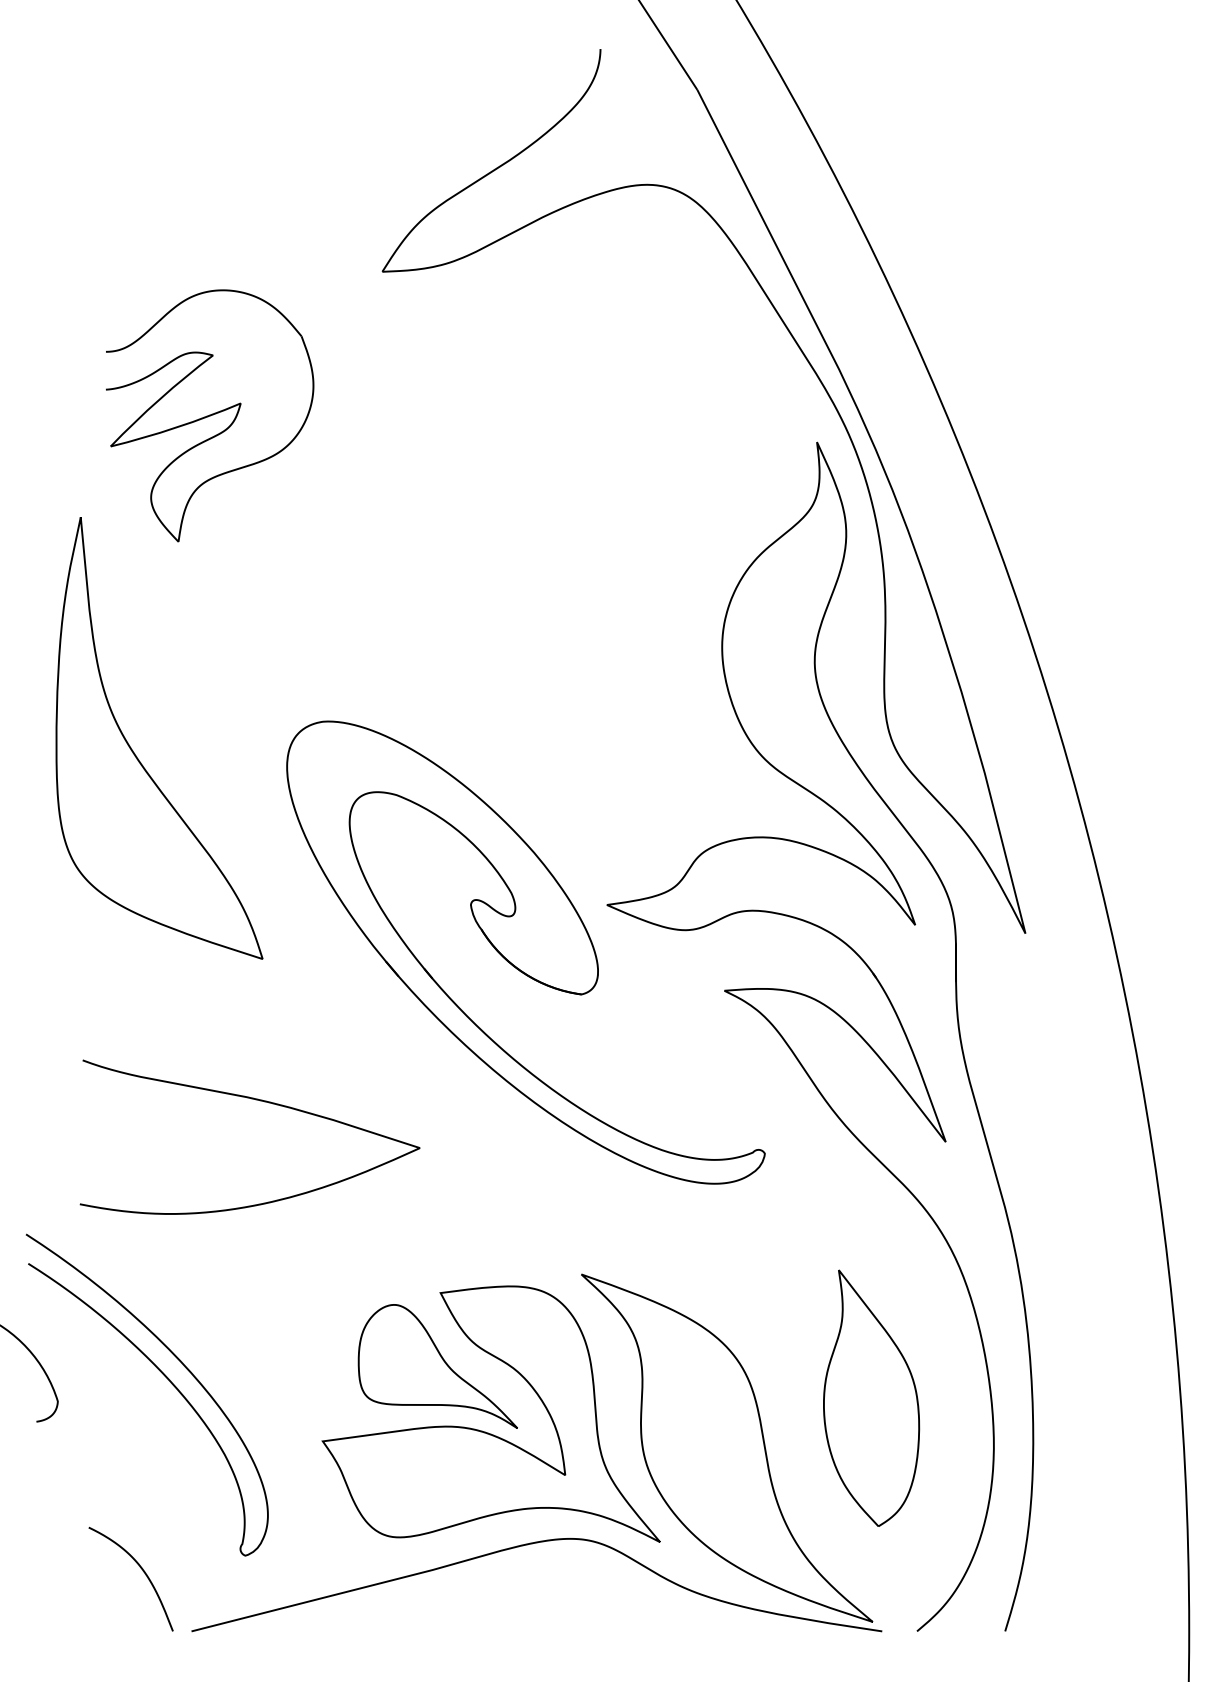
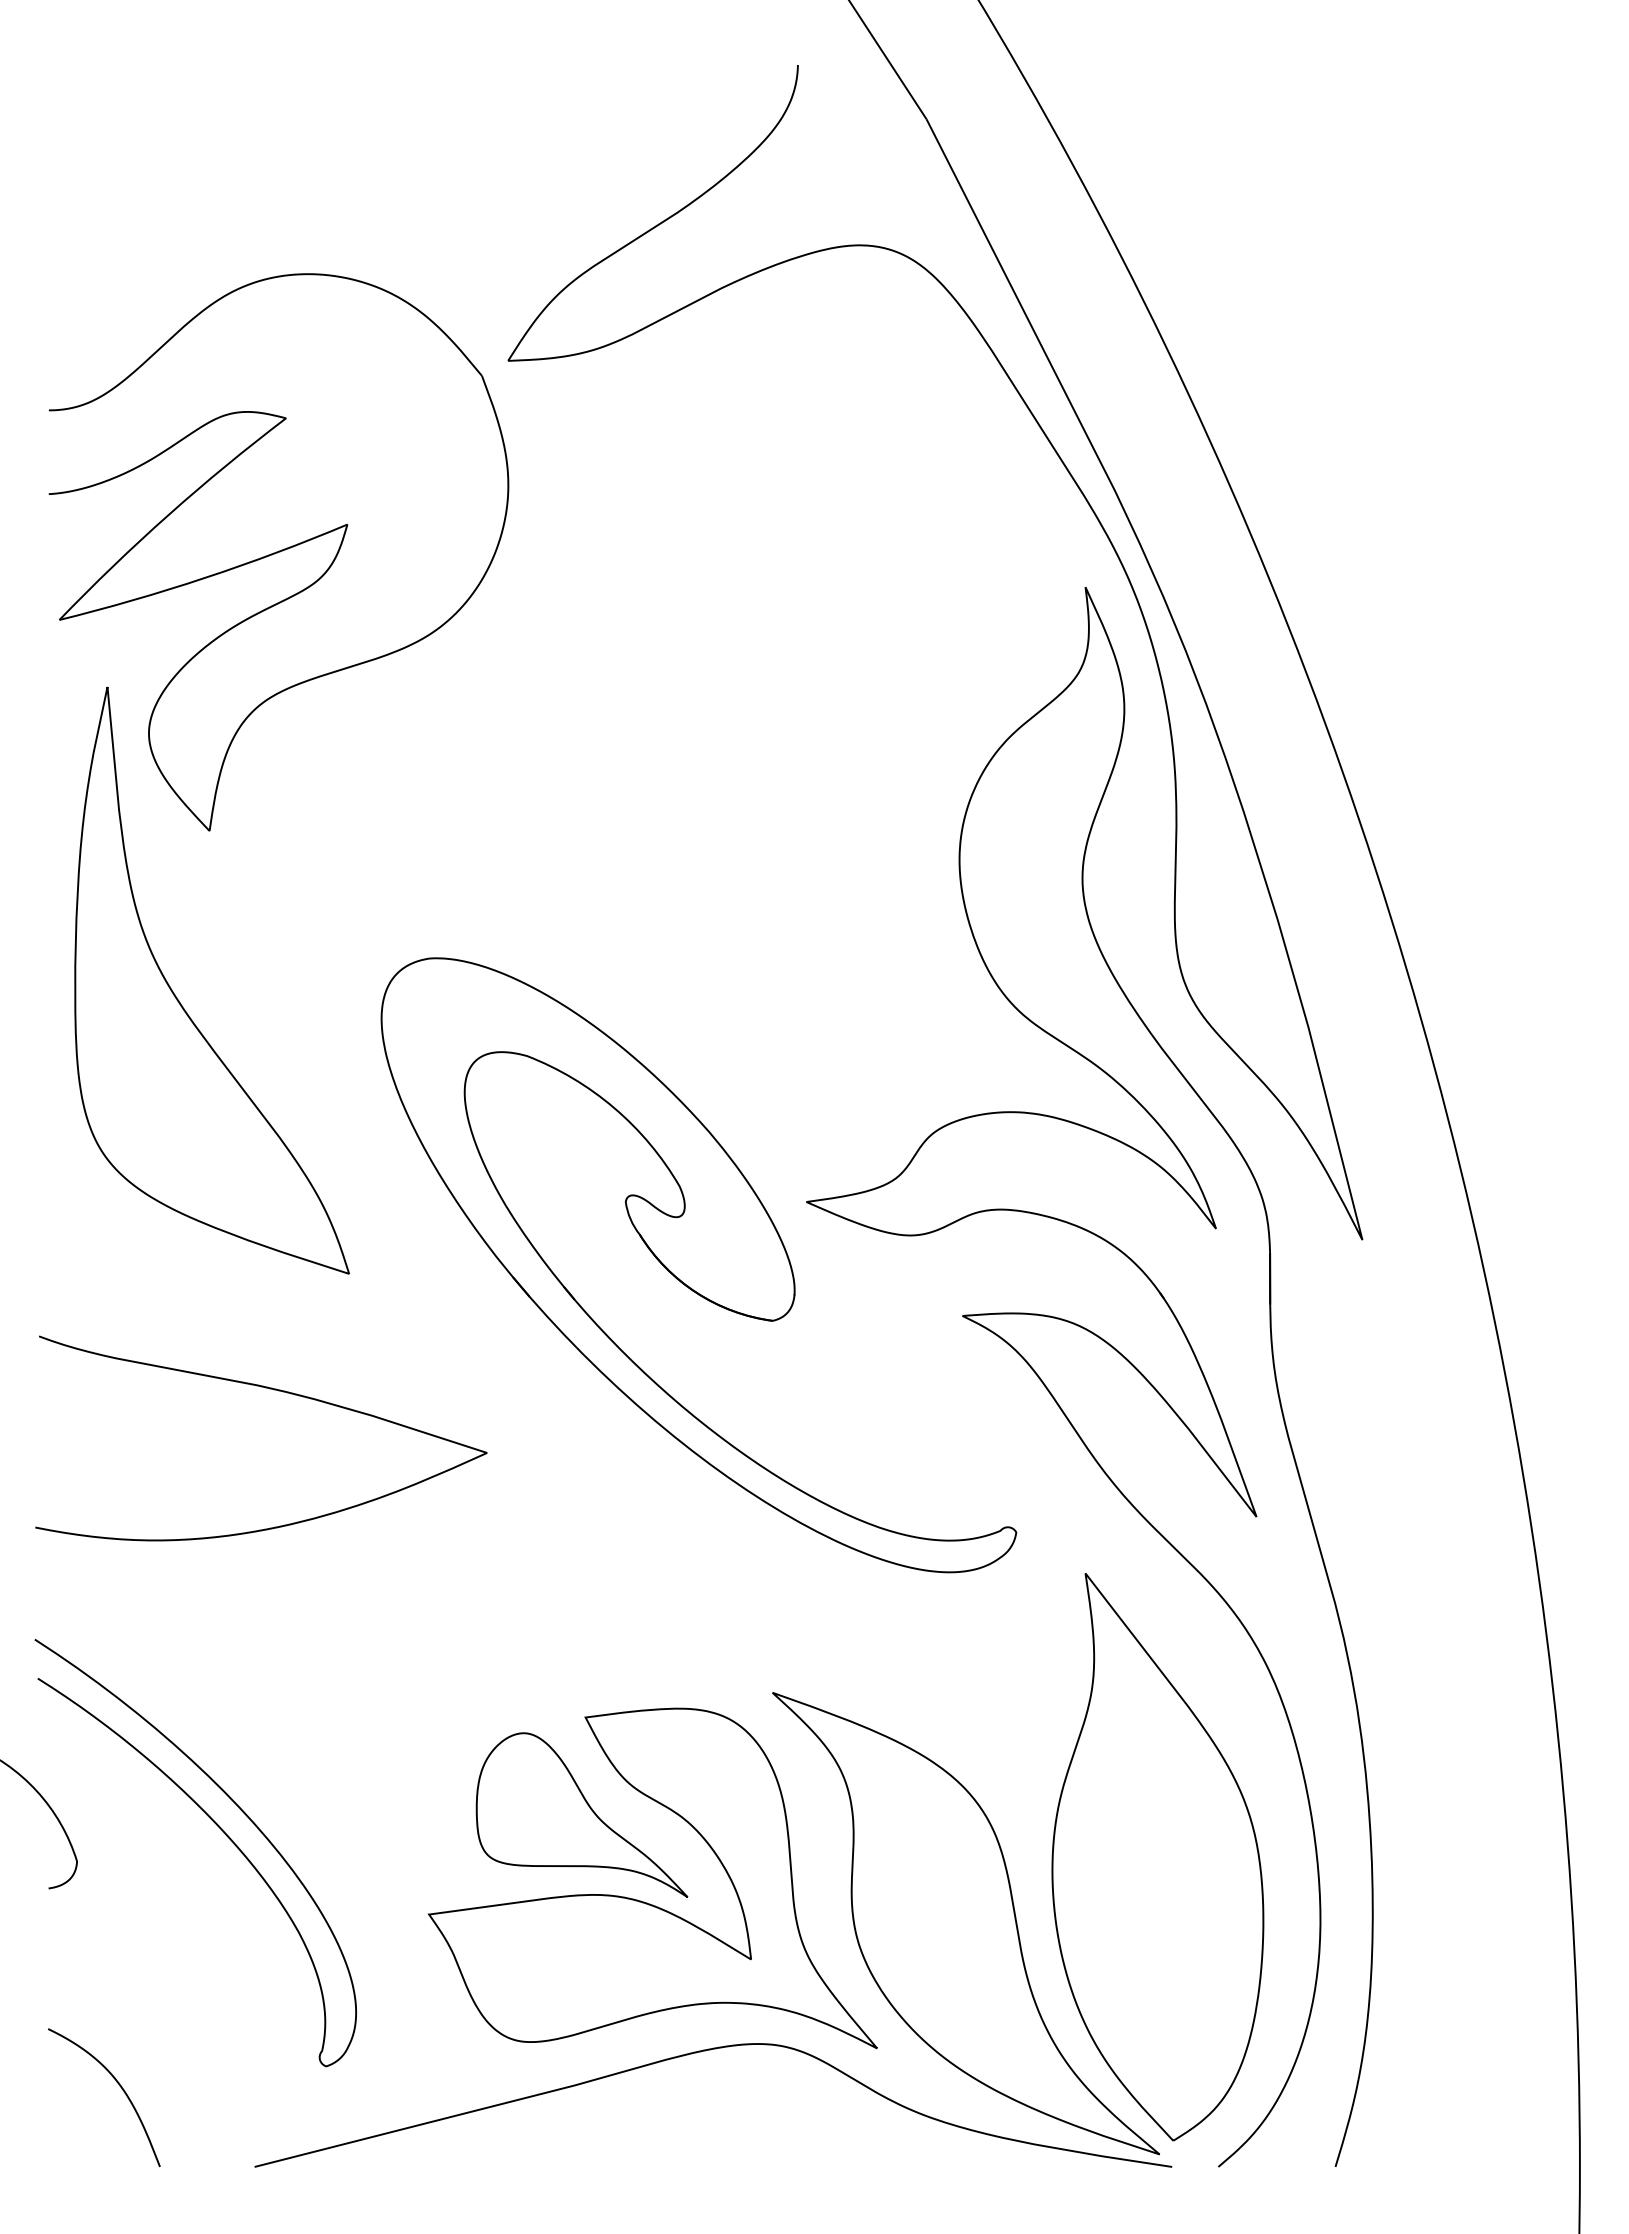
part: (209, 416) -> (278, 552), size x1.67
curve: (256, 1100) -> (269, 1389), moved
part: (871, 1398) -> (1157, 1857), size x1.67
curve: (142, 1570) -> (119, 2086), moved

